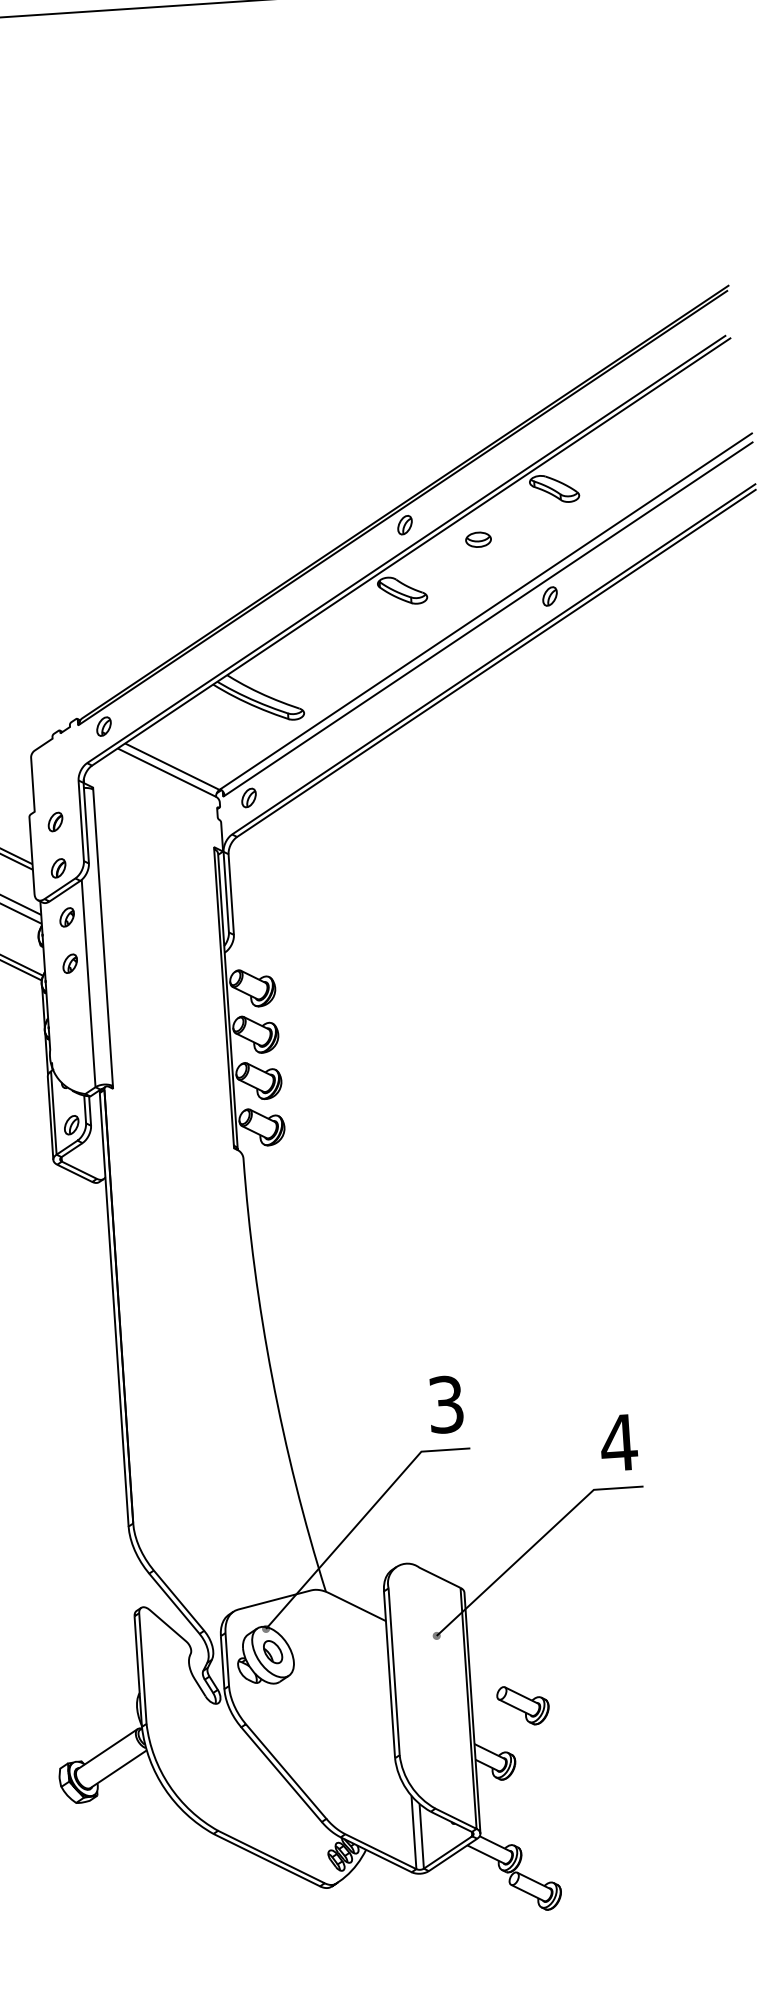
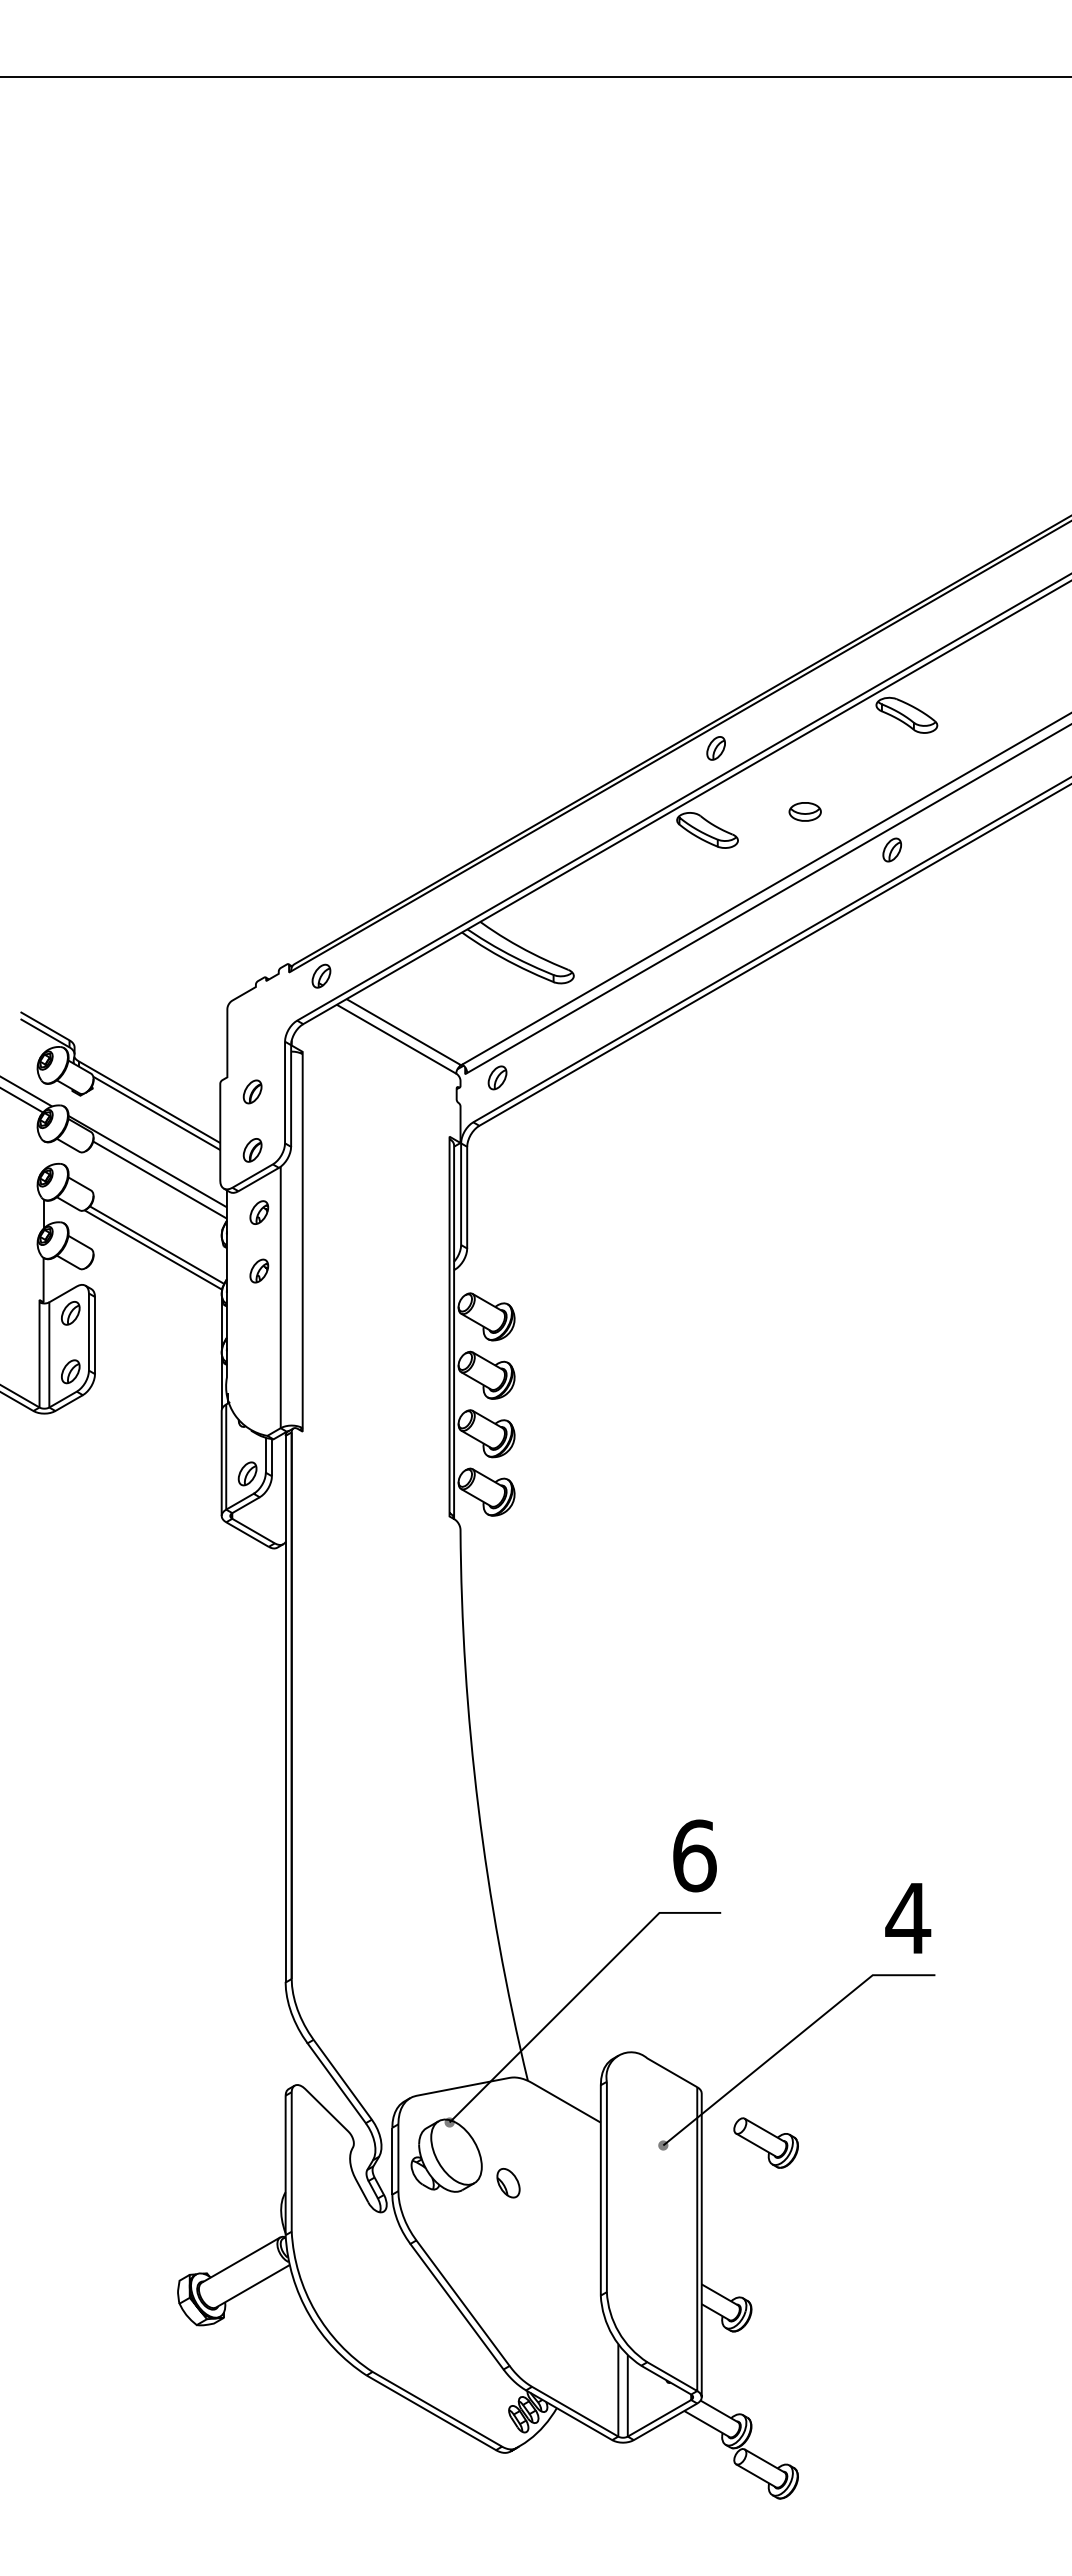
part: (477, 539) -> (804, 811), moved
text: (446, 1404) -> (694, 1855), 3 -> 6
part: (273, 1652) -> (508, 2183), moved
part: (522, 1705) -> (765, 2142), moved

